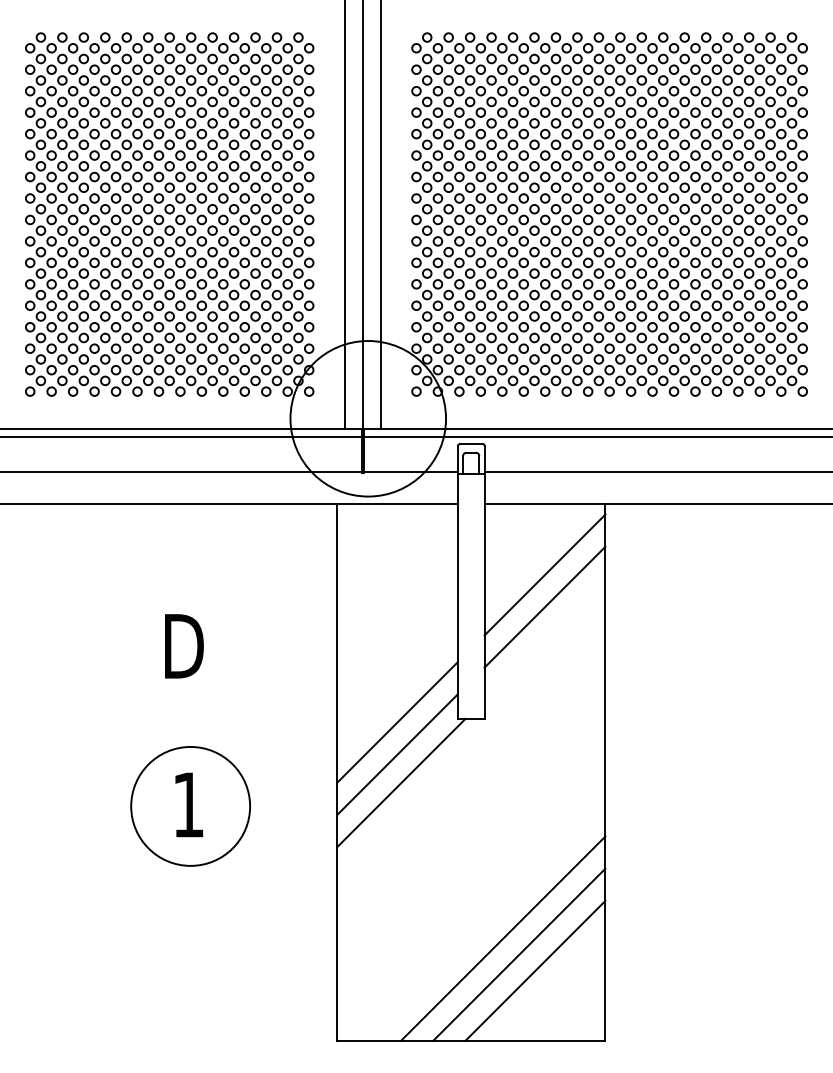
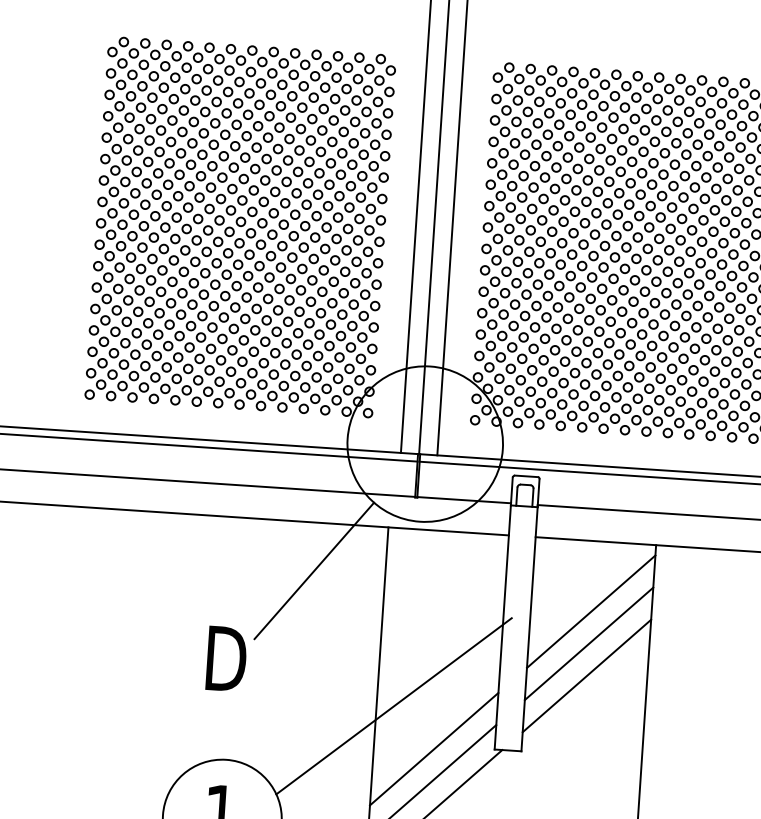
line: (265, 552) -> (313, 570), added
line: (544, 639) -> (586, 676), added
line: (354, 682) -> (394, 706), added

